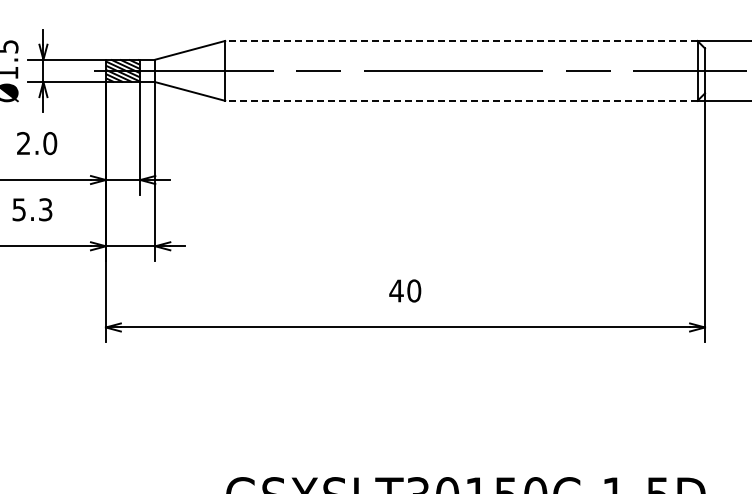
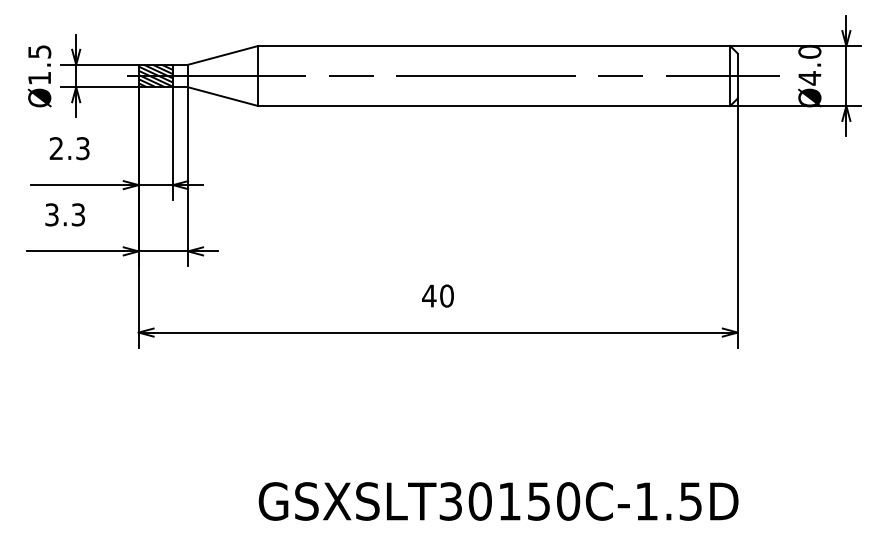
line: (460, 41) -> (493, 46), dashed -> solid
line: (460, 100) -> (493, 105), dashed -> solid
text: (49, 143) -> (82, 148), 2.0 -> 2.3
text: (19, 209) -> (52, 214), 5.3 -> 3.3

